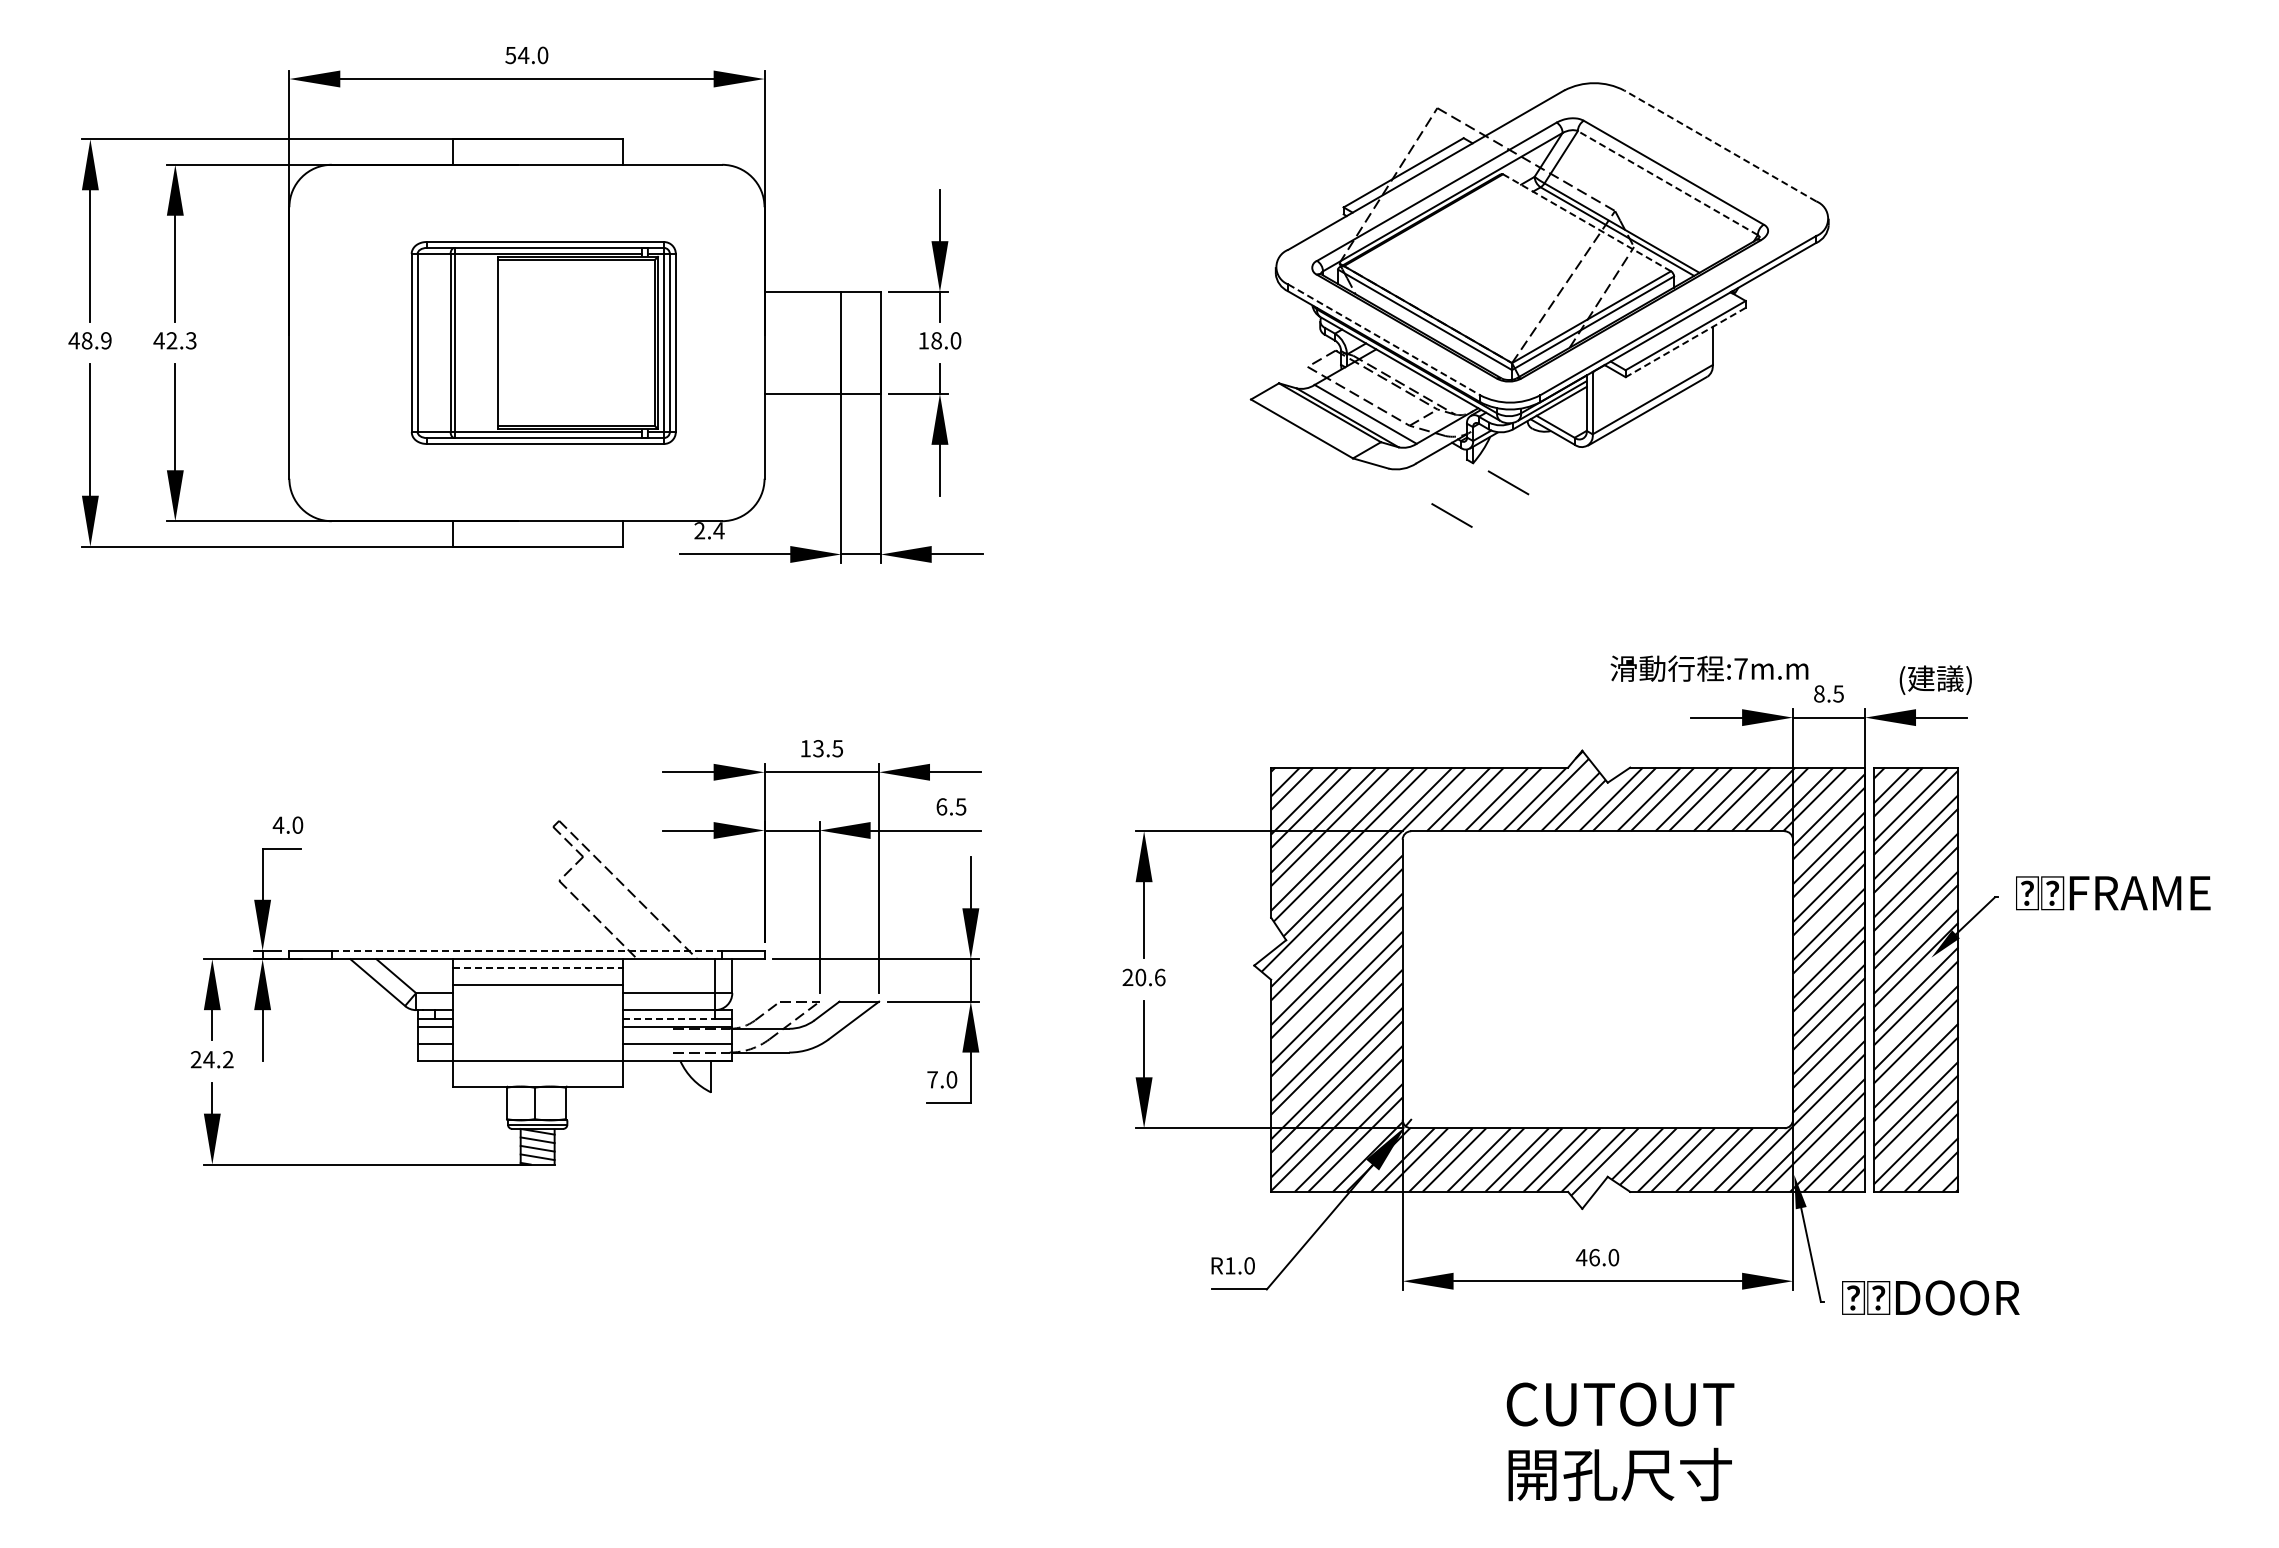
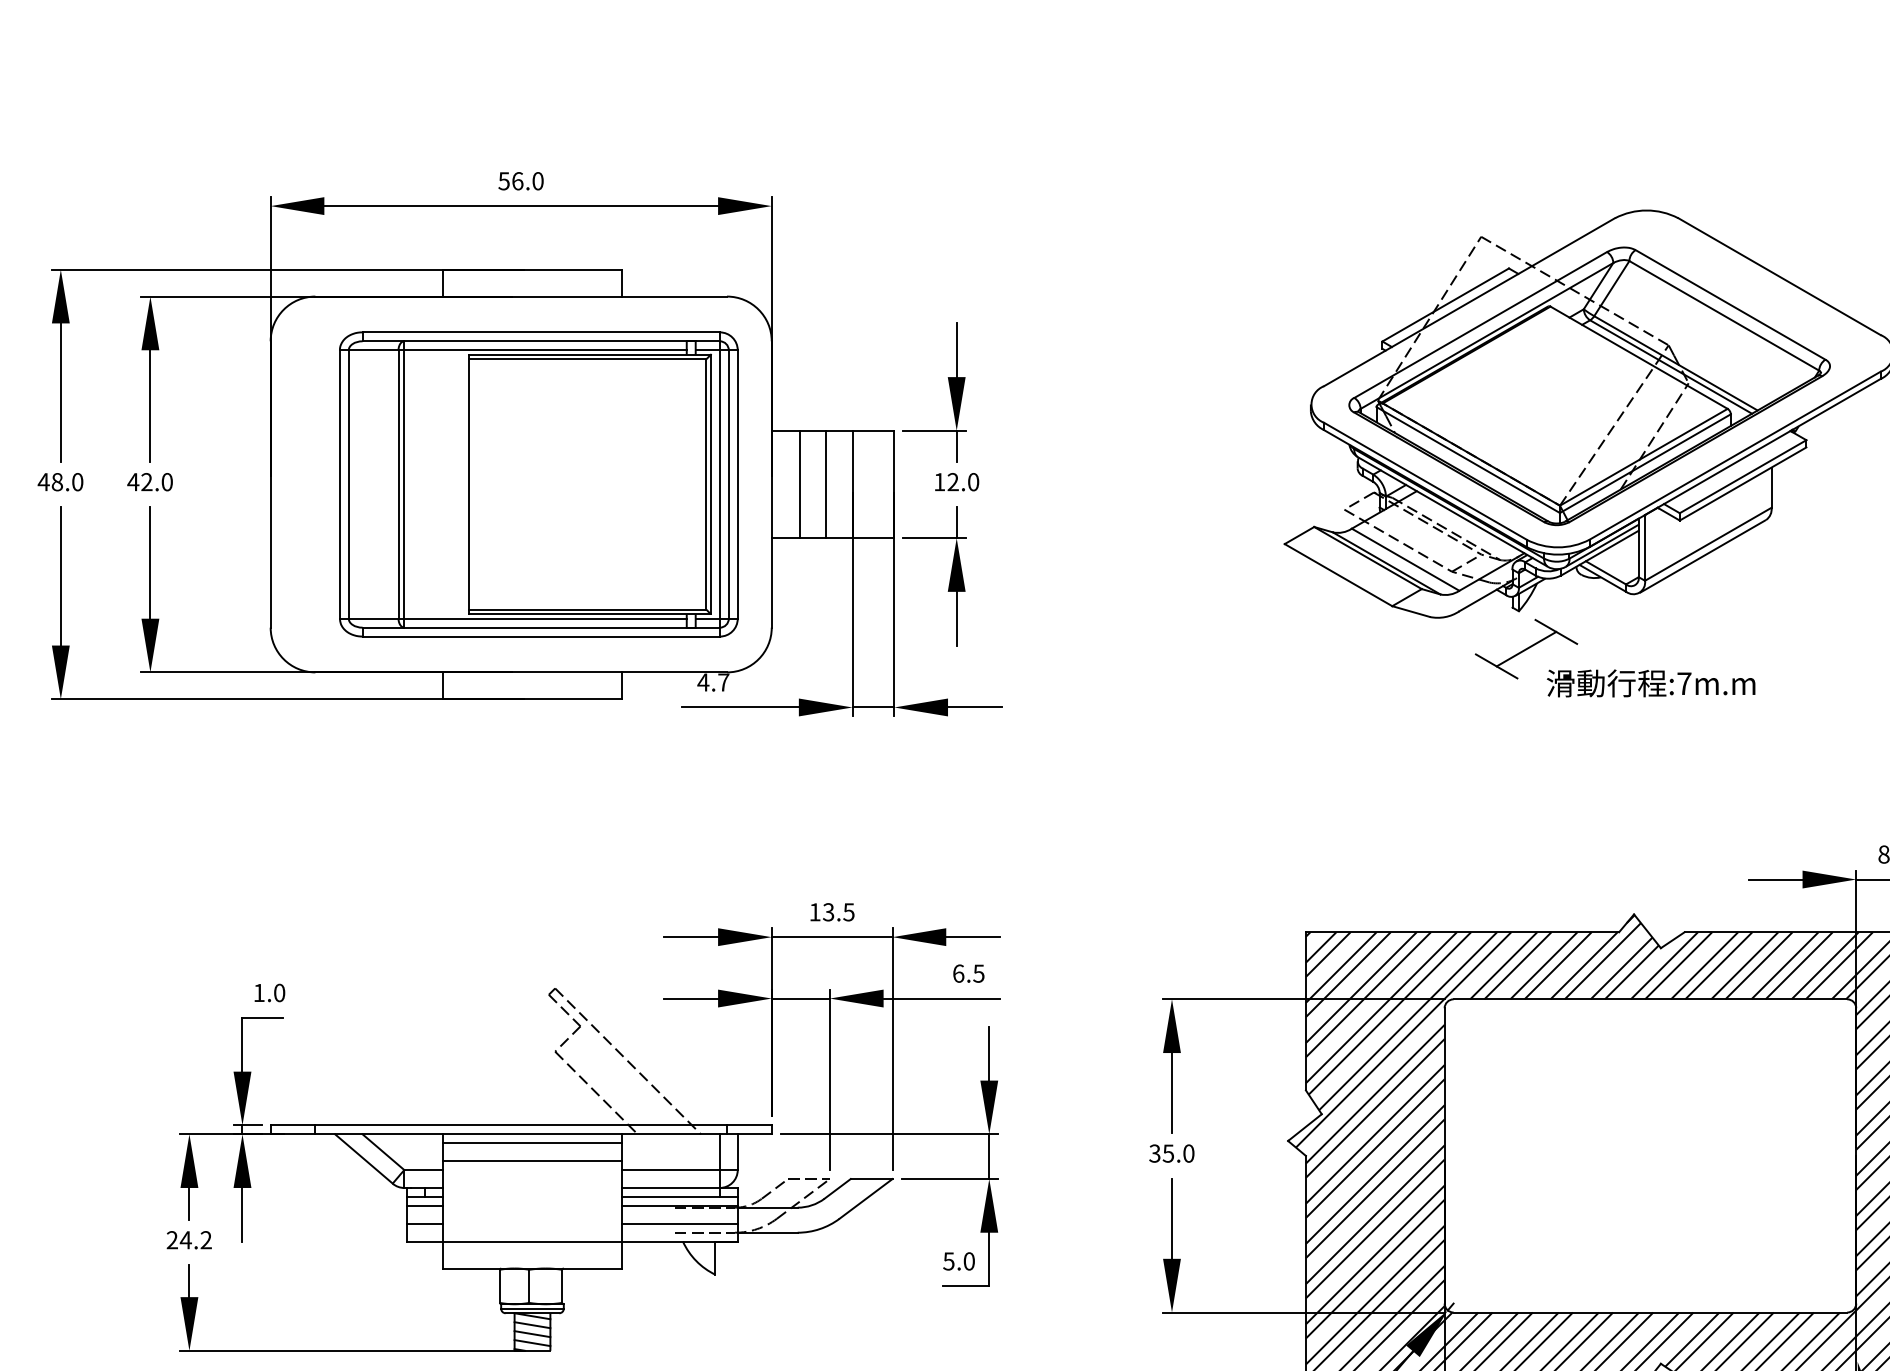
text: (523, 55) -> (517, 181), 54.0 -> 56.0
line: (1720, 145) -> (1779, 276), dashed -> solid
line: (1667, 183) -> (1723, 316), dashed -> solid
line: (1587, 222) -> (1639, 357), dashed -> solid
line: (1384, 339) -> (1425, 480), dashed -> solid
text: (106, 340) -> (77, 481), 48.9 -> 48.0
text: (190, 340) -> (166, 481), 42.3 -> 42.0
text: (936, 340) -> (953, 481), 18.0 -> 12.0
part: (543, 342) -> (538, 483), size x1.43
line: (790, 342) -> (799, 483), added
line: (816, 342) -> (826, 483), added
line: (1685, 342) -> (1742, 483), dashed -> solid
line: (1480, 498) -> (1526, 648), added
text: (709, 530) -> (713, 682), 2.4 -> 4.7
text: (1709, 668) -> (1651, 683), moved
text: (278, 824) -> (259, 992), 4.0 -> 1.0
line: (527, 950) -> (521, 1125), dashed -> solid
line: (537, 967) -> (532, 1143), dashed -> solid
text: (1143, 977) -> (1171, 1153), 20.6 -> 35.0
line: (669, 1018) -> (671, 1196), dashed -> solid
text: (932, 1079) -> (948, 1261), 7.0 -> 5.0

